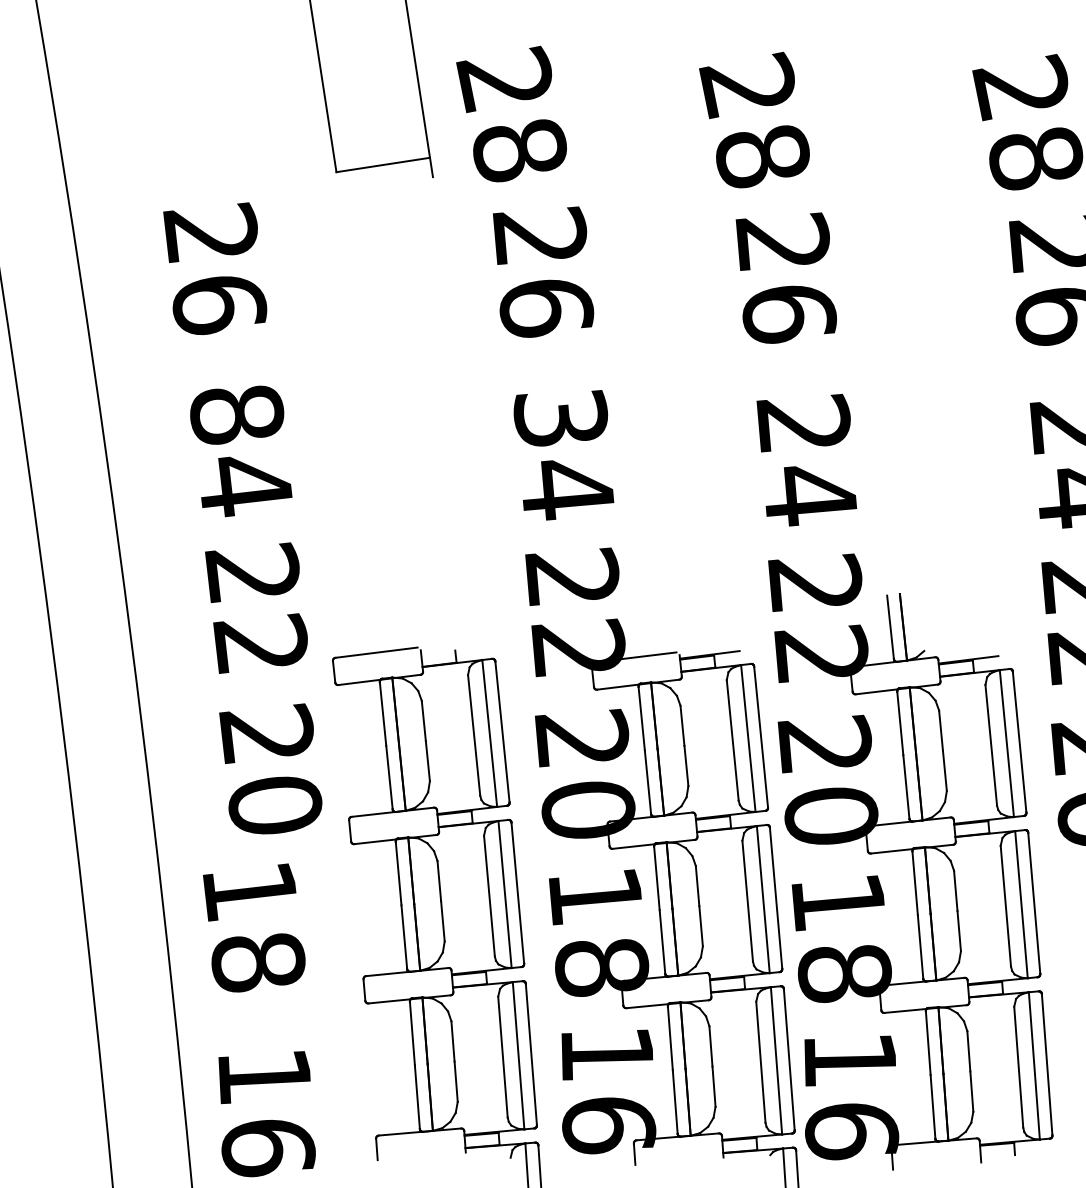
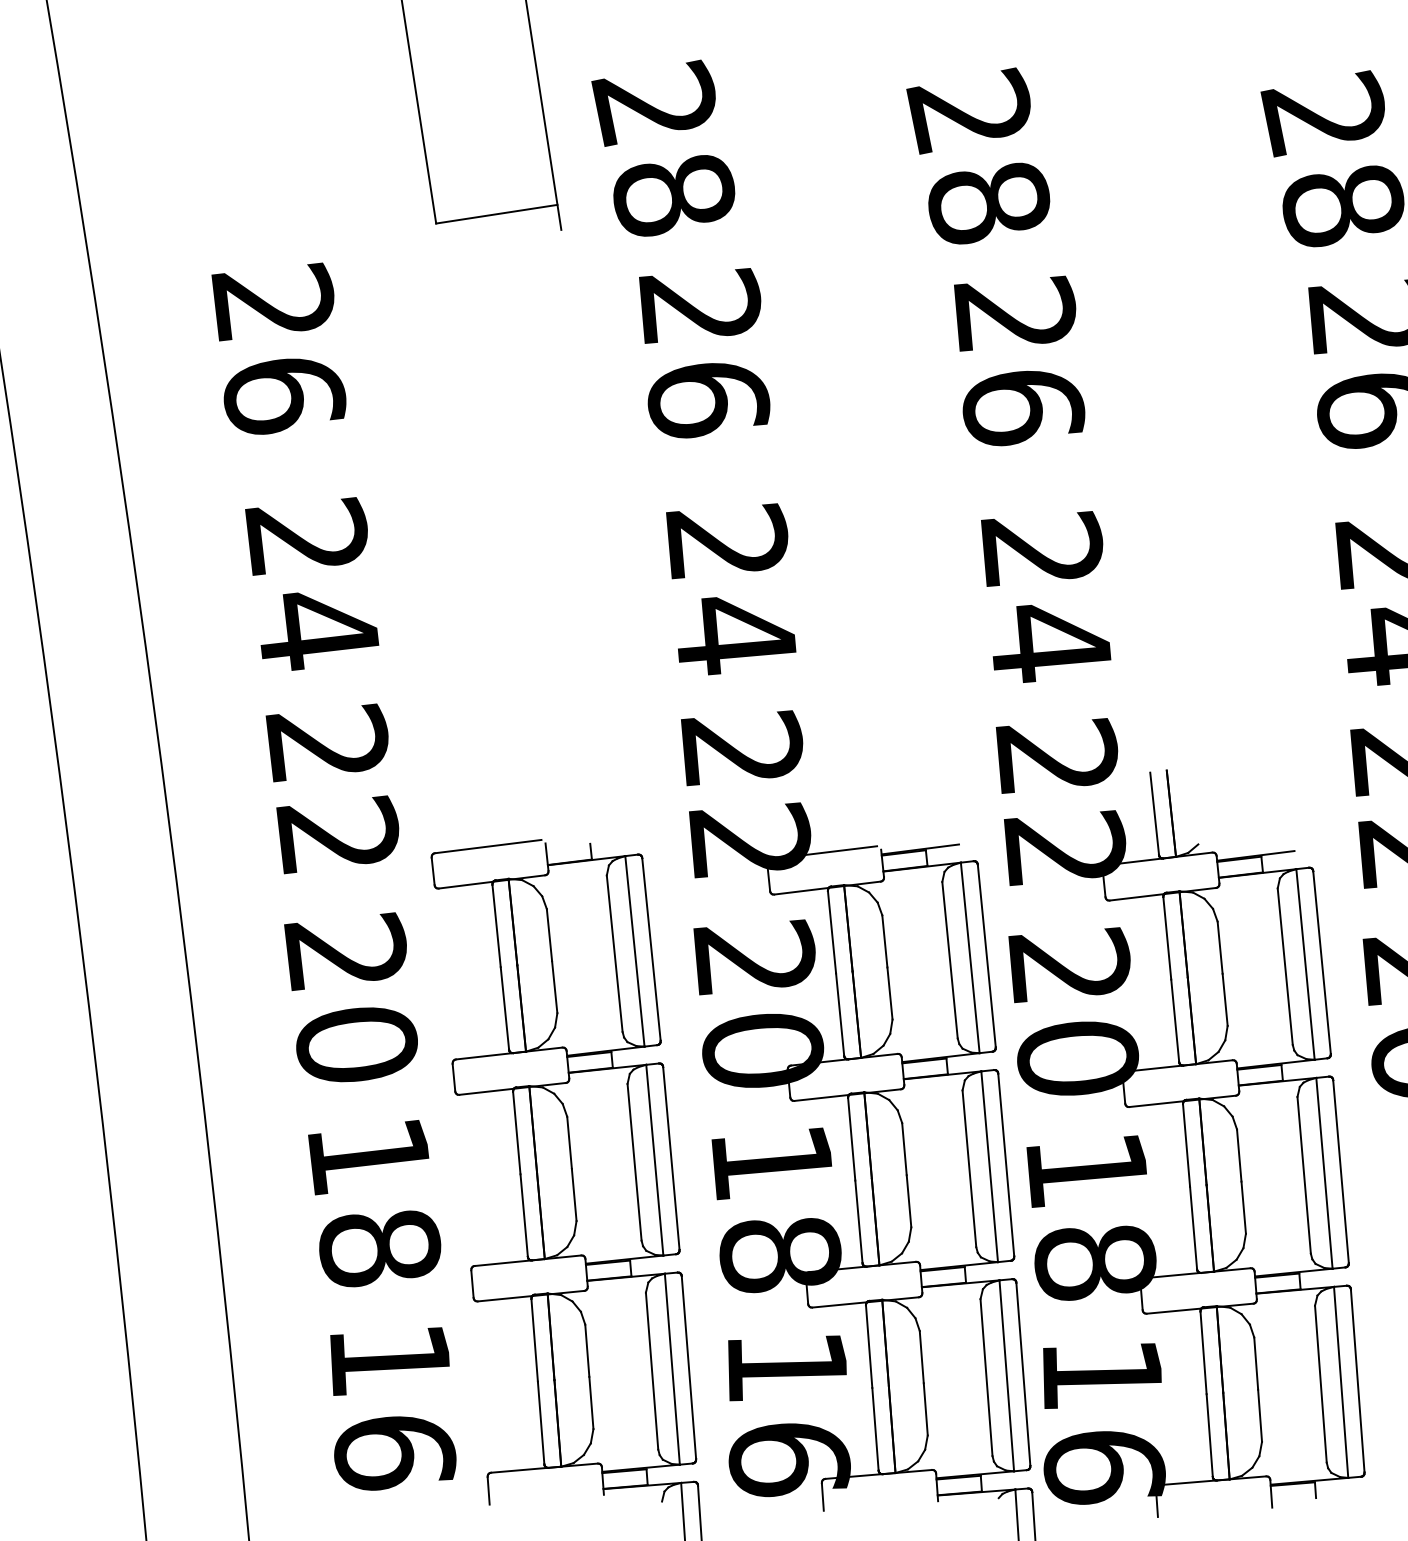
text: (236, 414) -> (306, 537), 84 -> 24
text: (561, 417) -> (727, 541), 34 -> 24
text: (254, 927) -> (374, 1203), moved
text: (267, 1113) -> (393, 1408), moved

